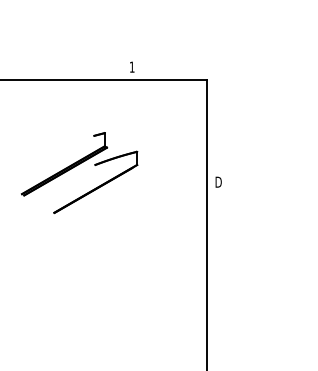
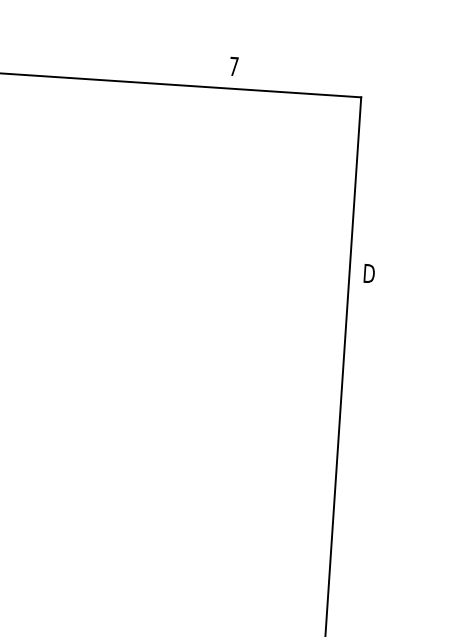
text: (131, 66) -> (232, 65), 1 -> 7
part: (75, 167) -> (125, 232), removed

